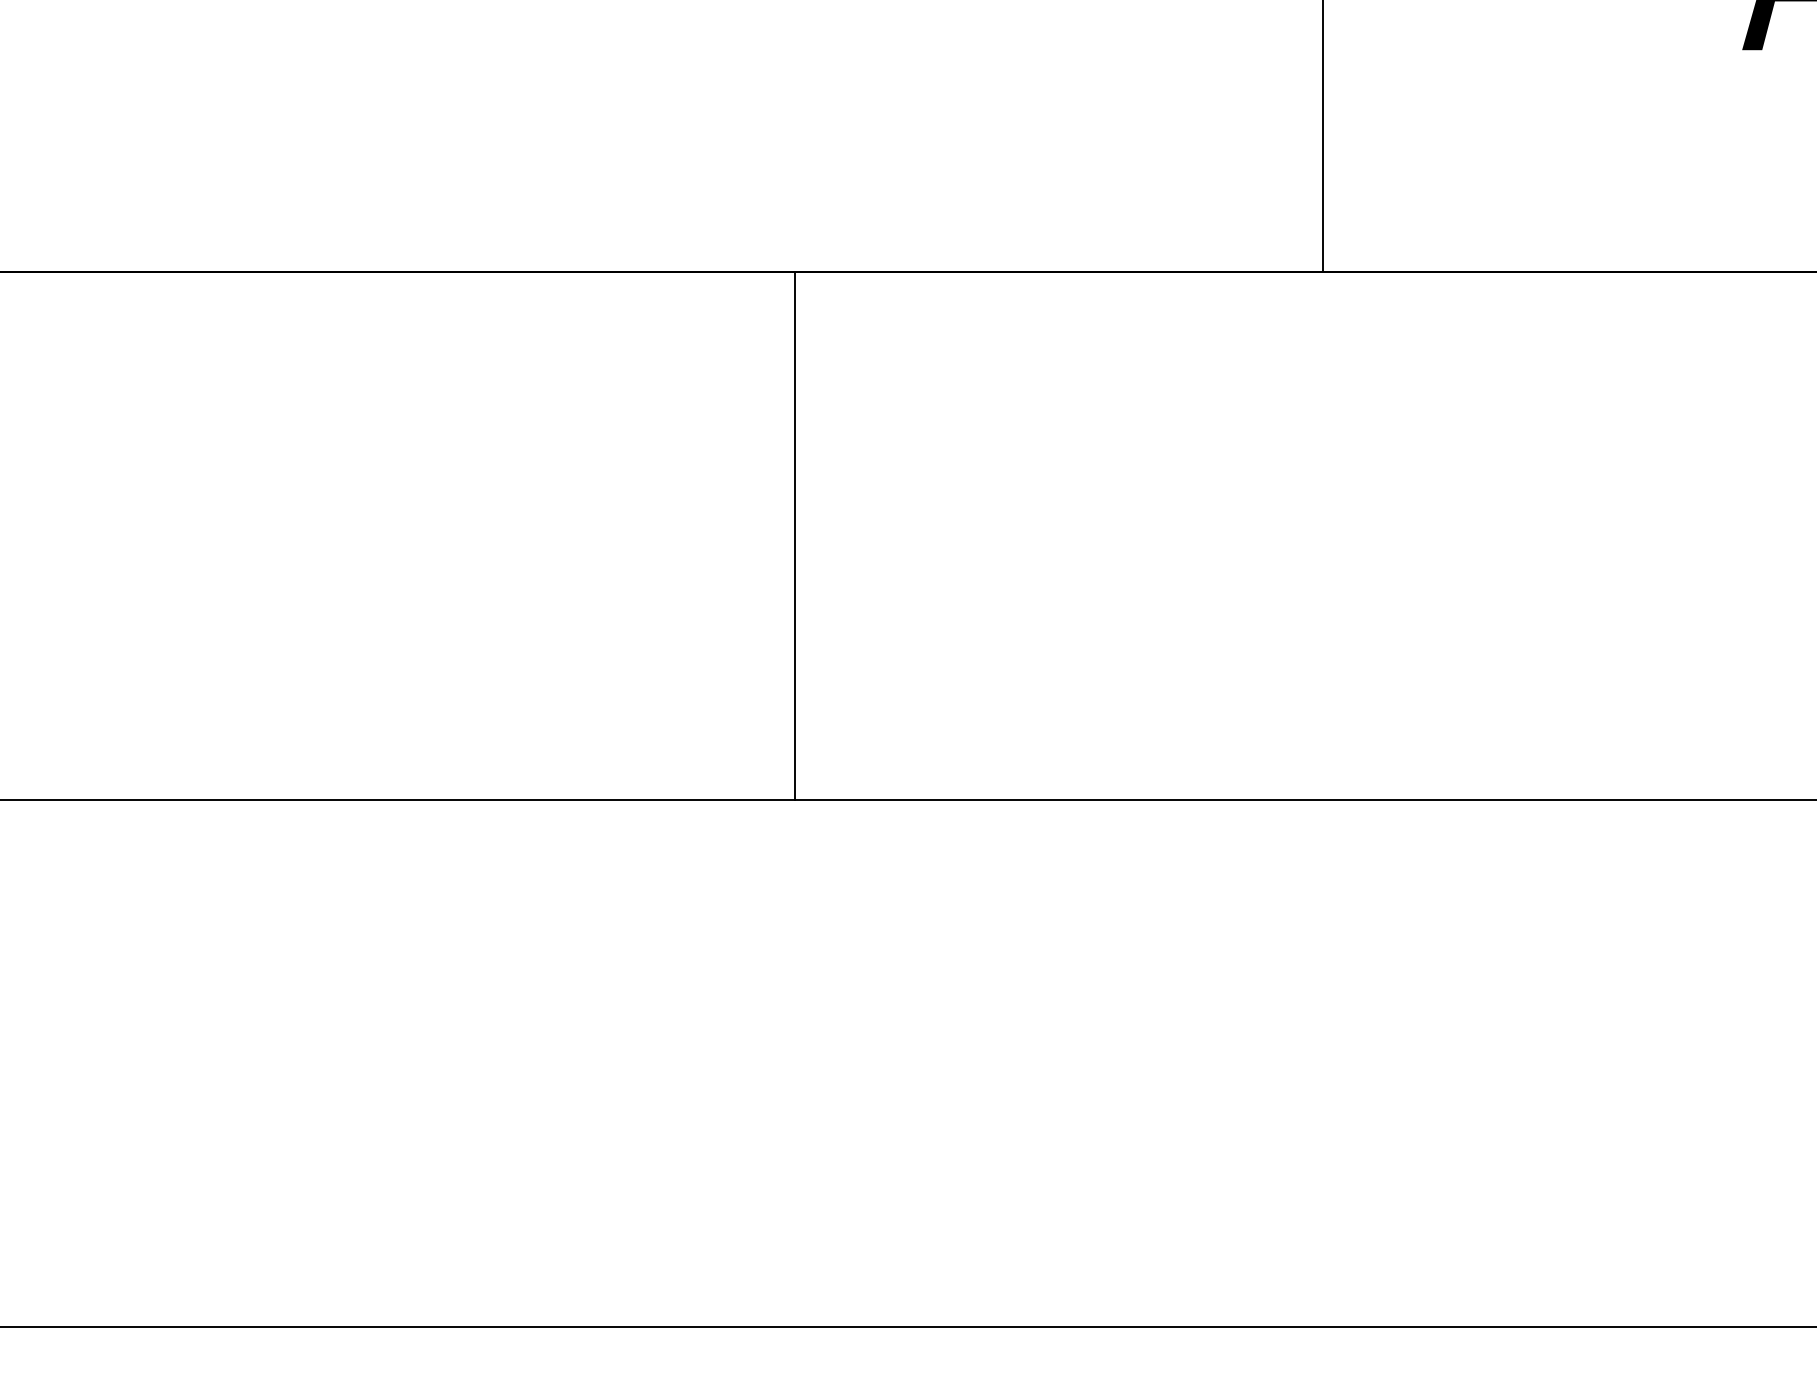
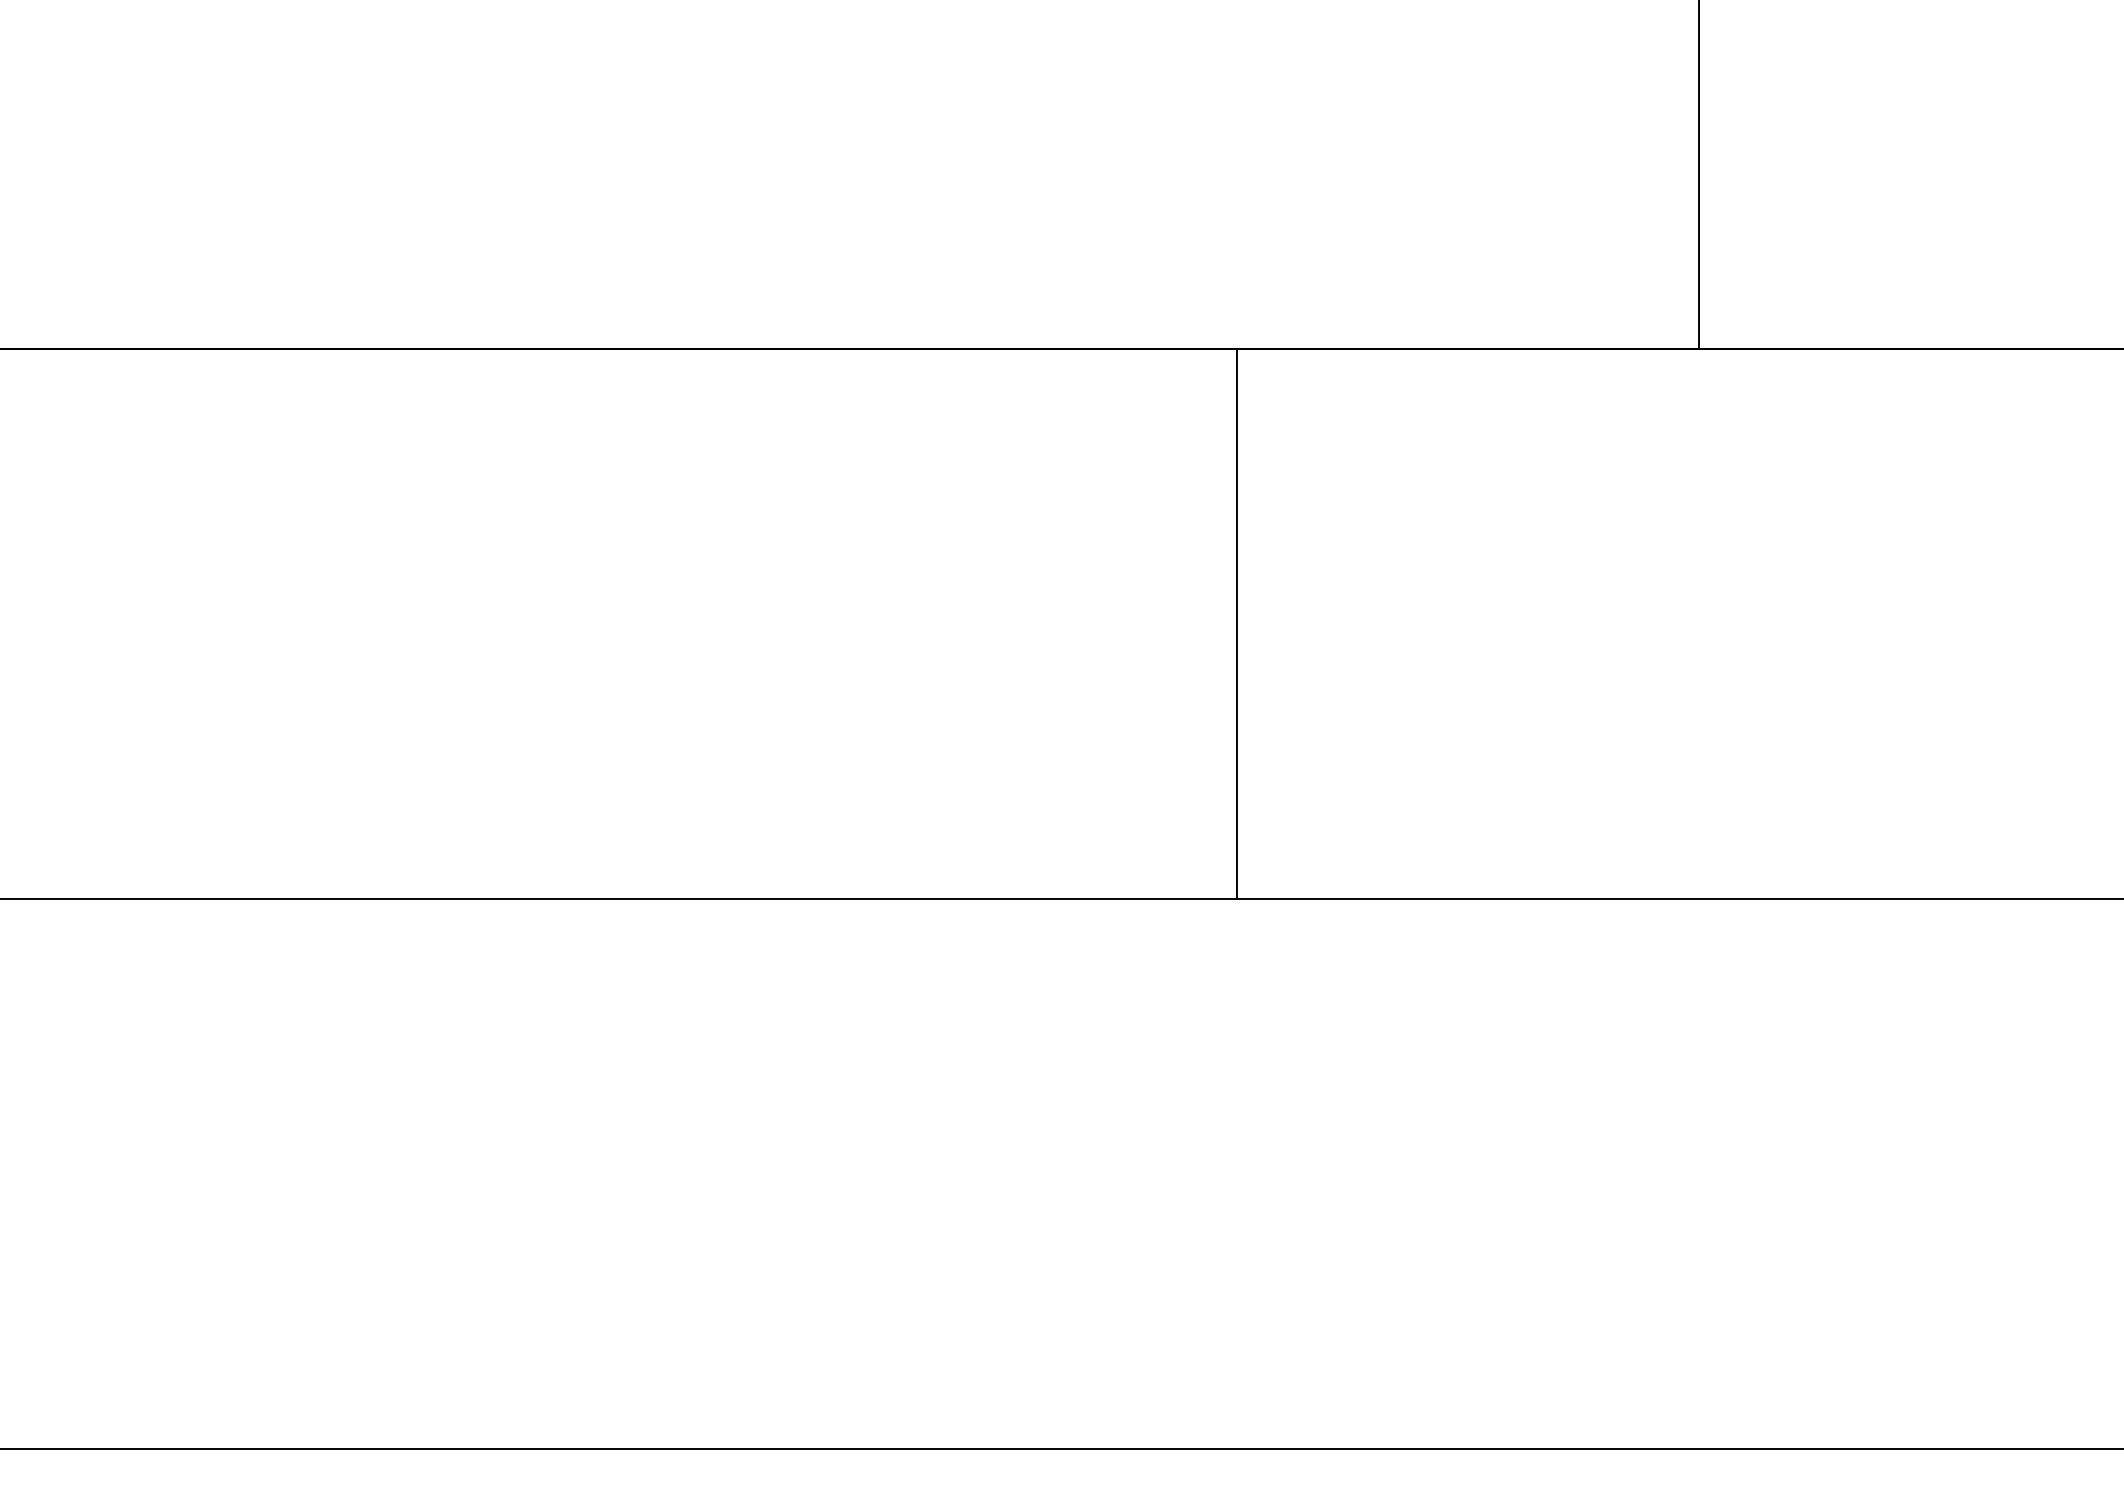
line: (795, 535) -> (1237, 623), moved

